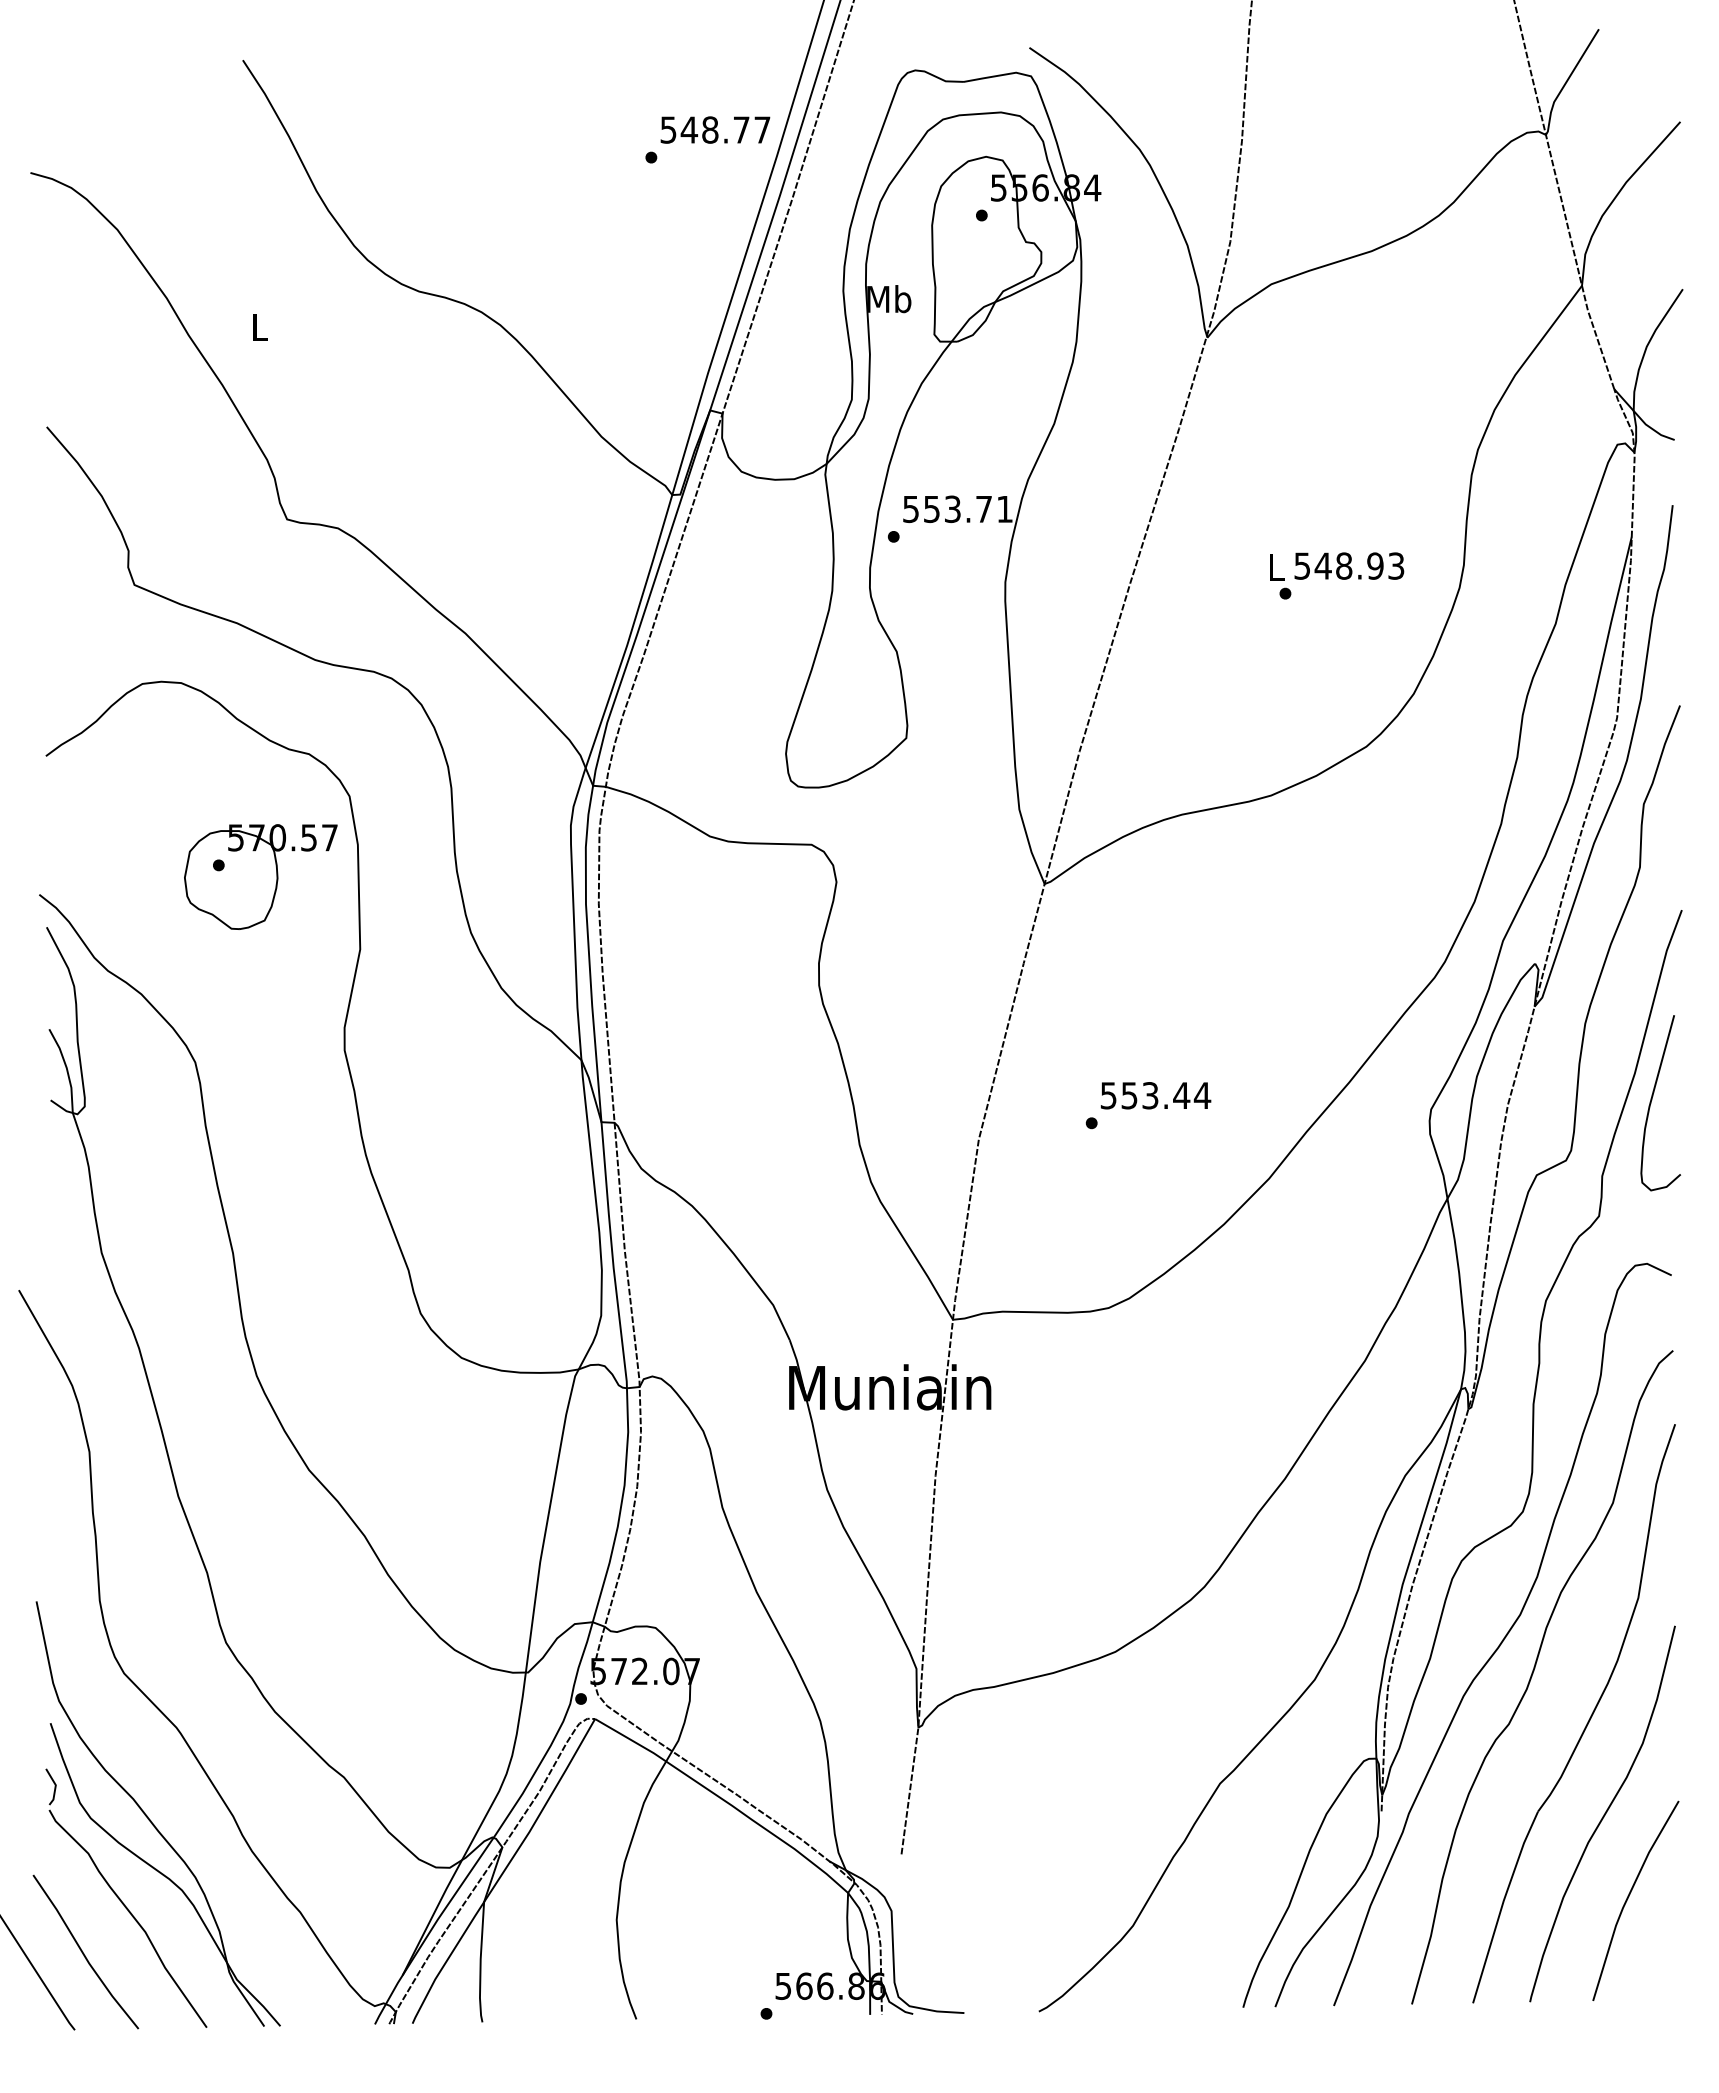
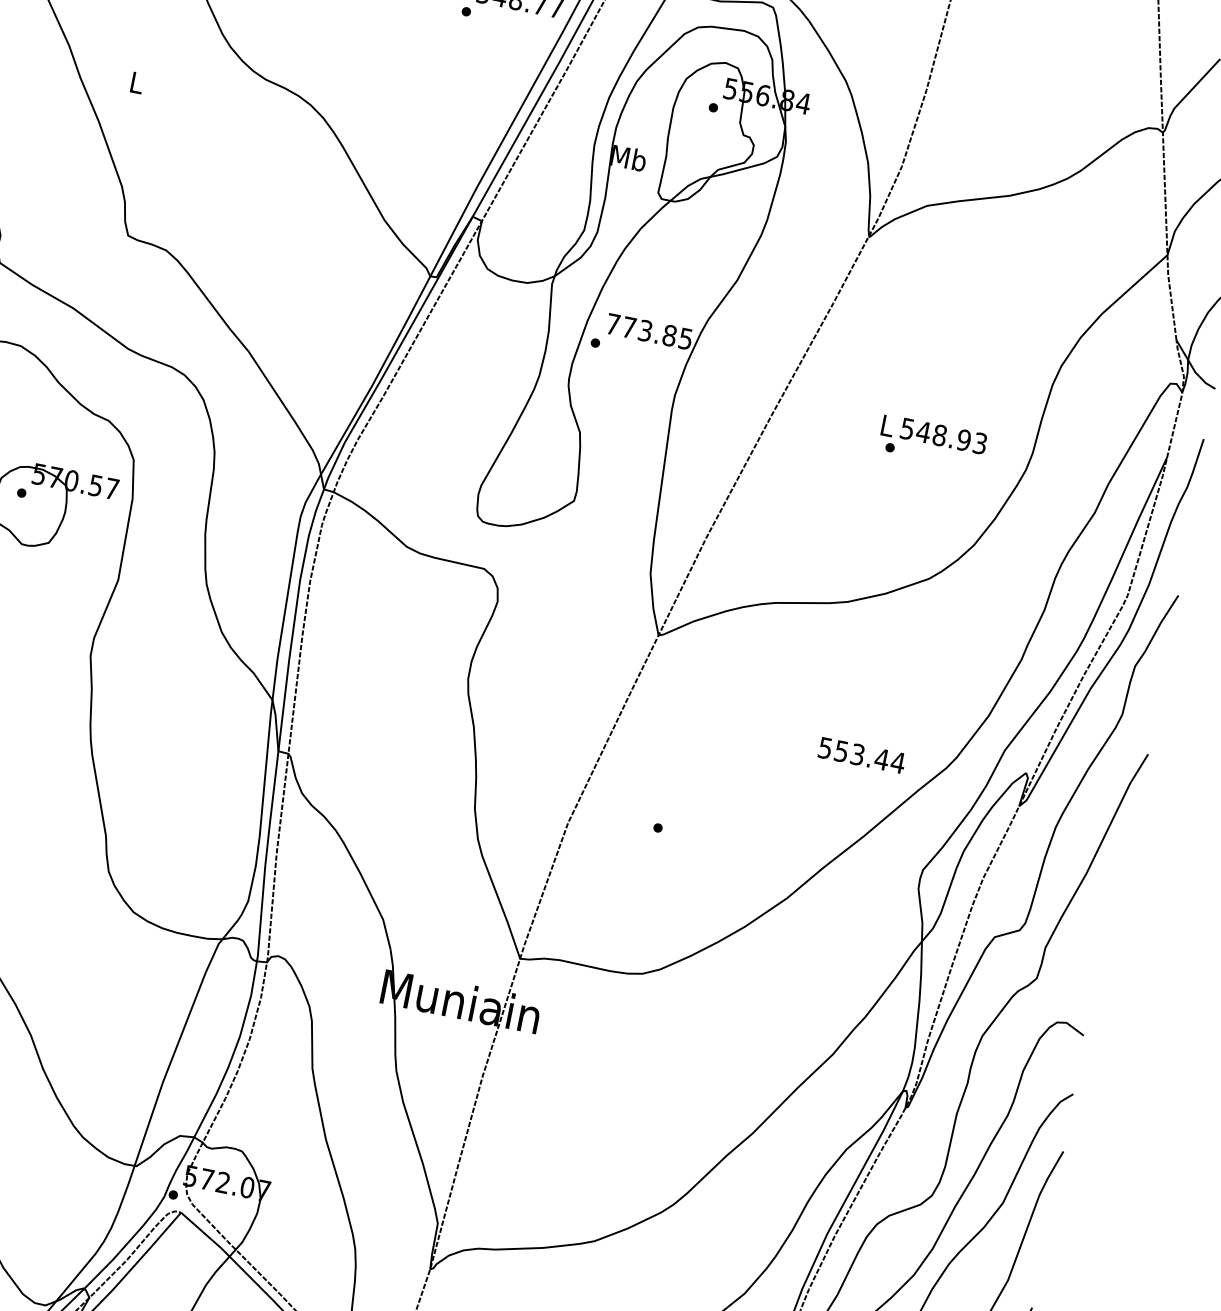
text: (957, 509) -> (649, 331), 553.71 -> 773.85
text: (1155, 1095) -> (861, 755), moved
curve: (1652, 1100) -> (1095, 897), removed

